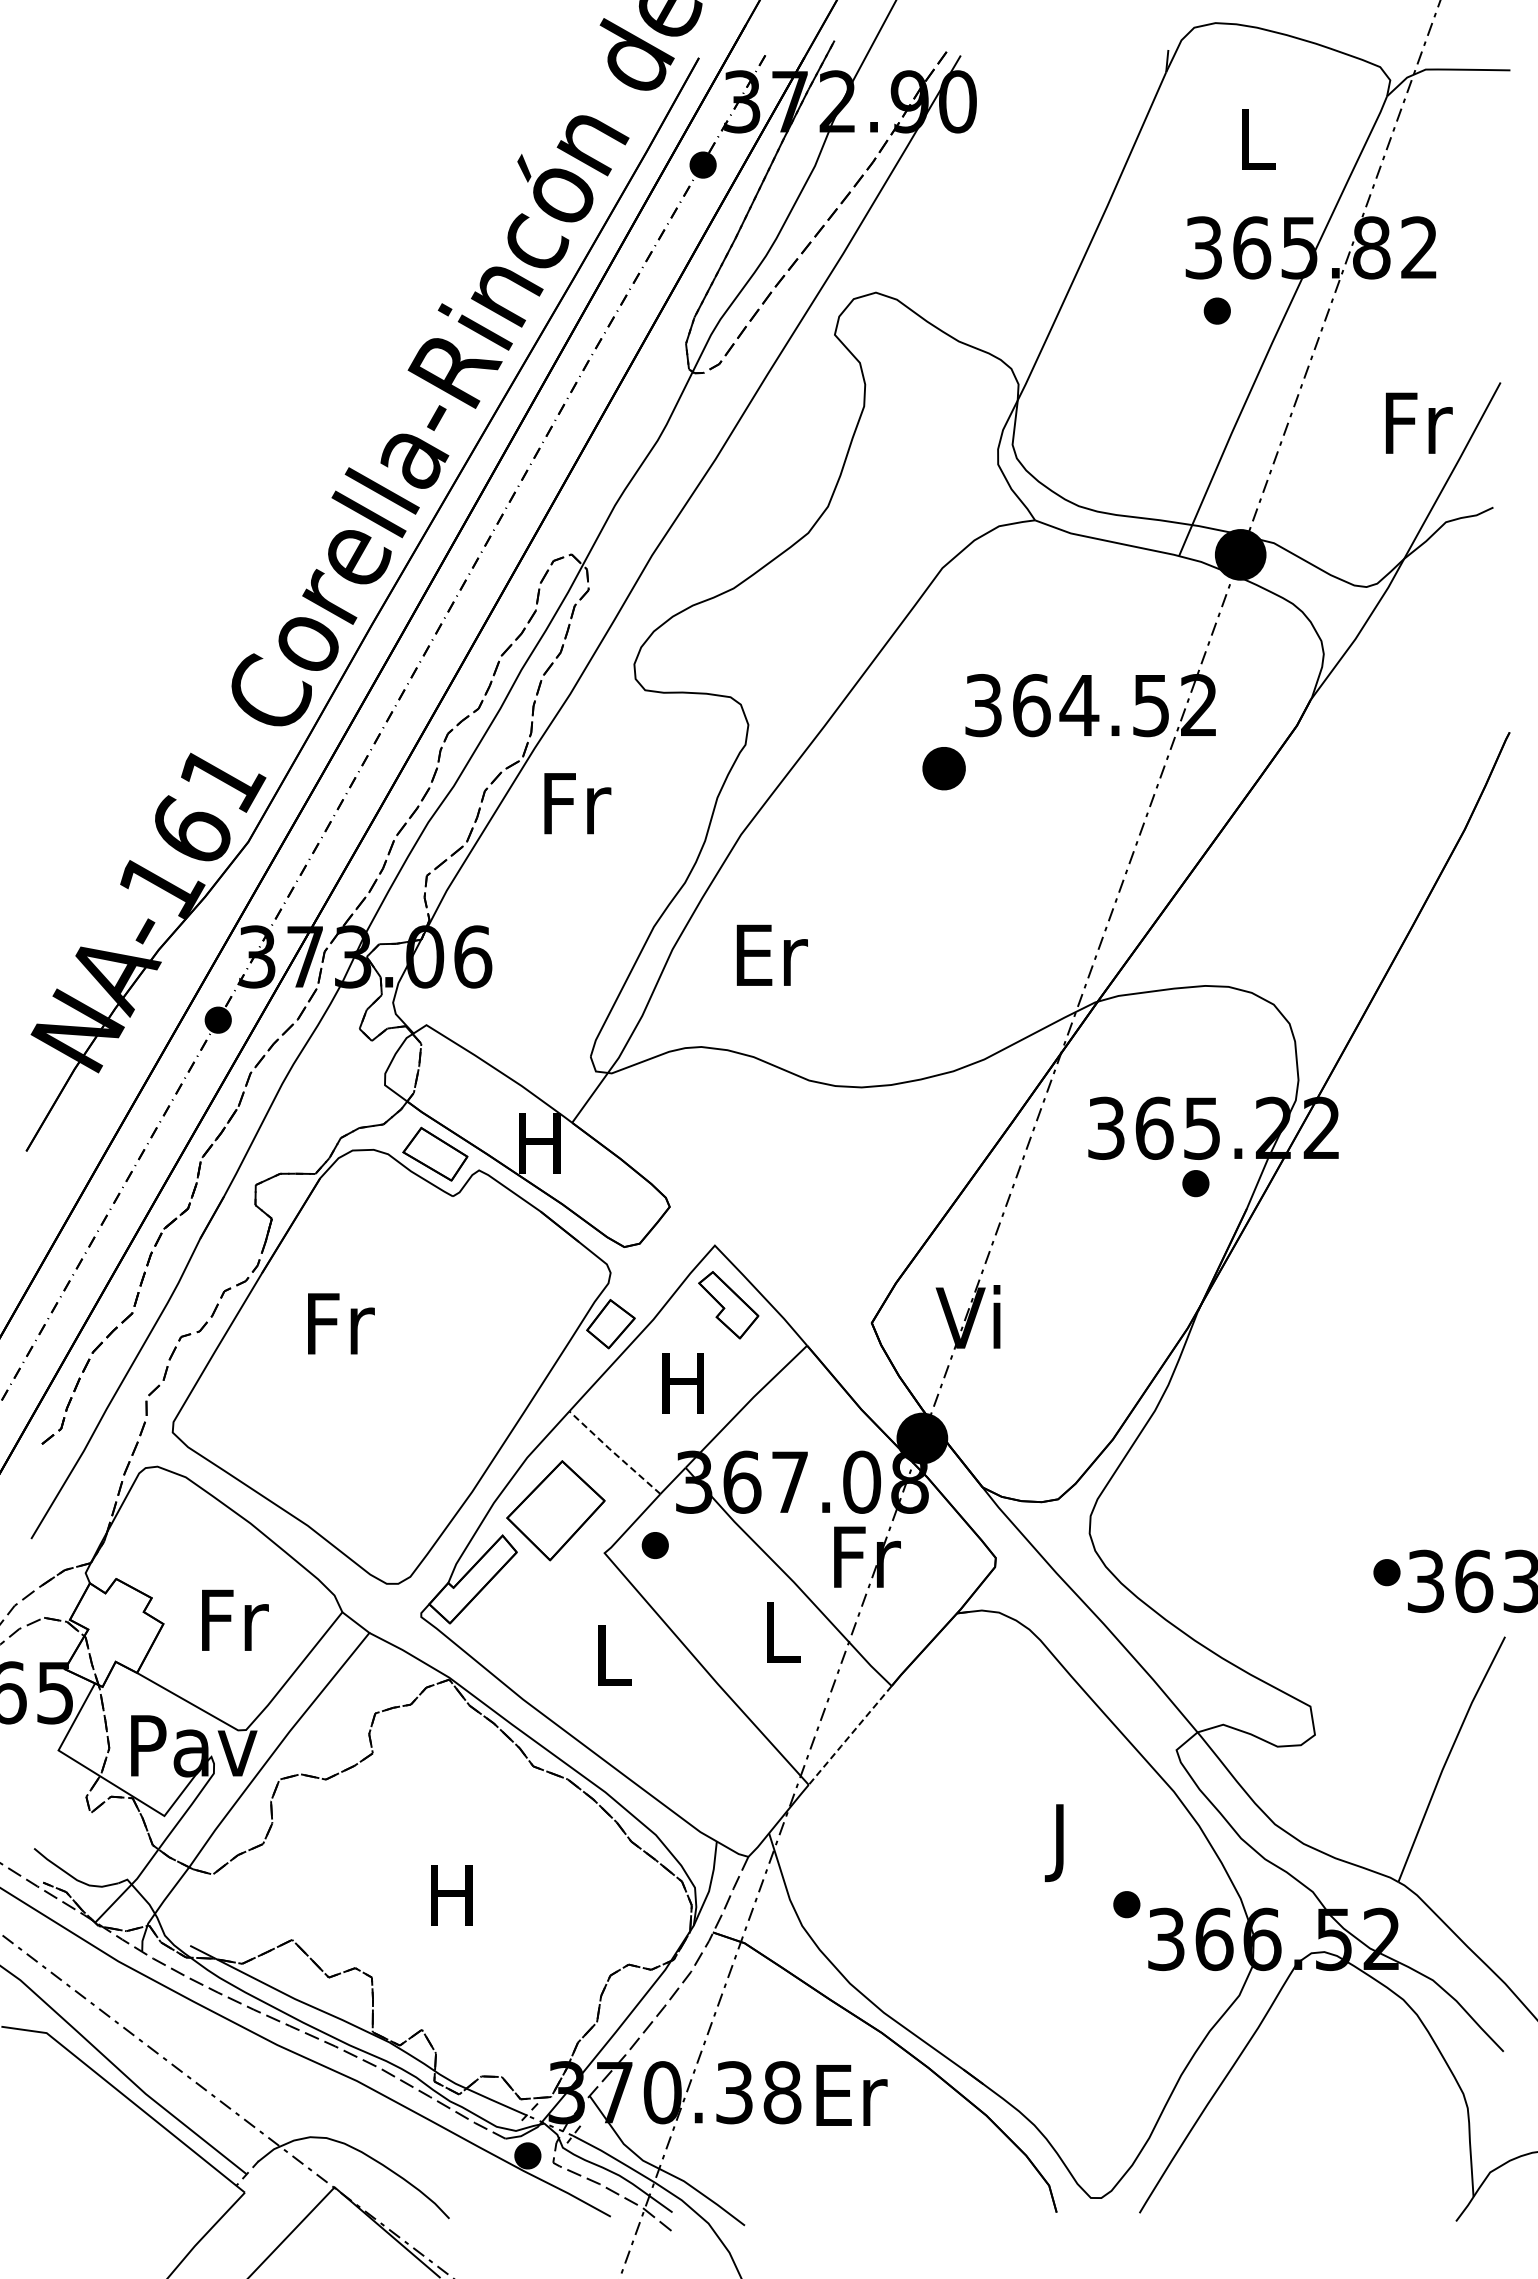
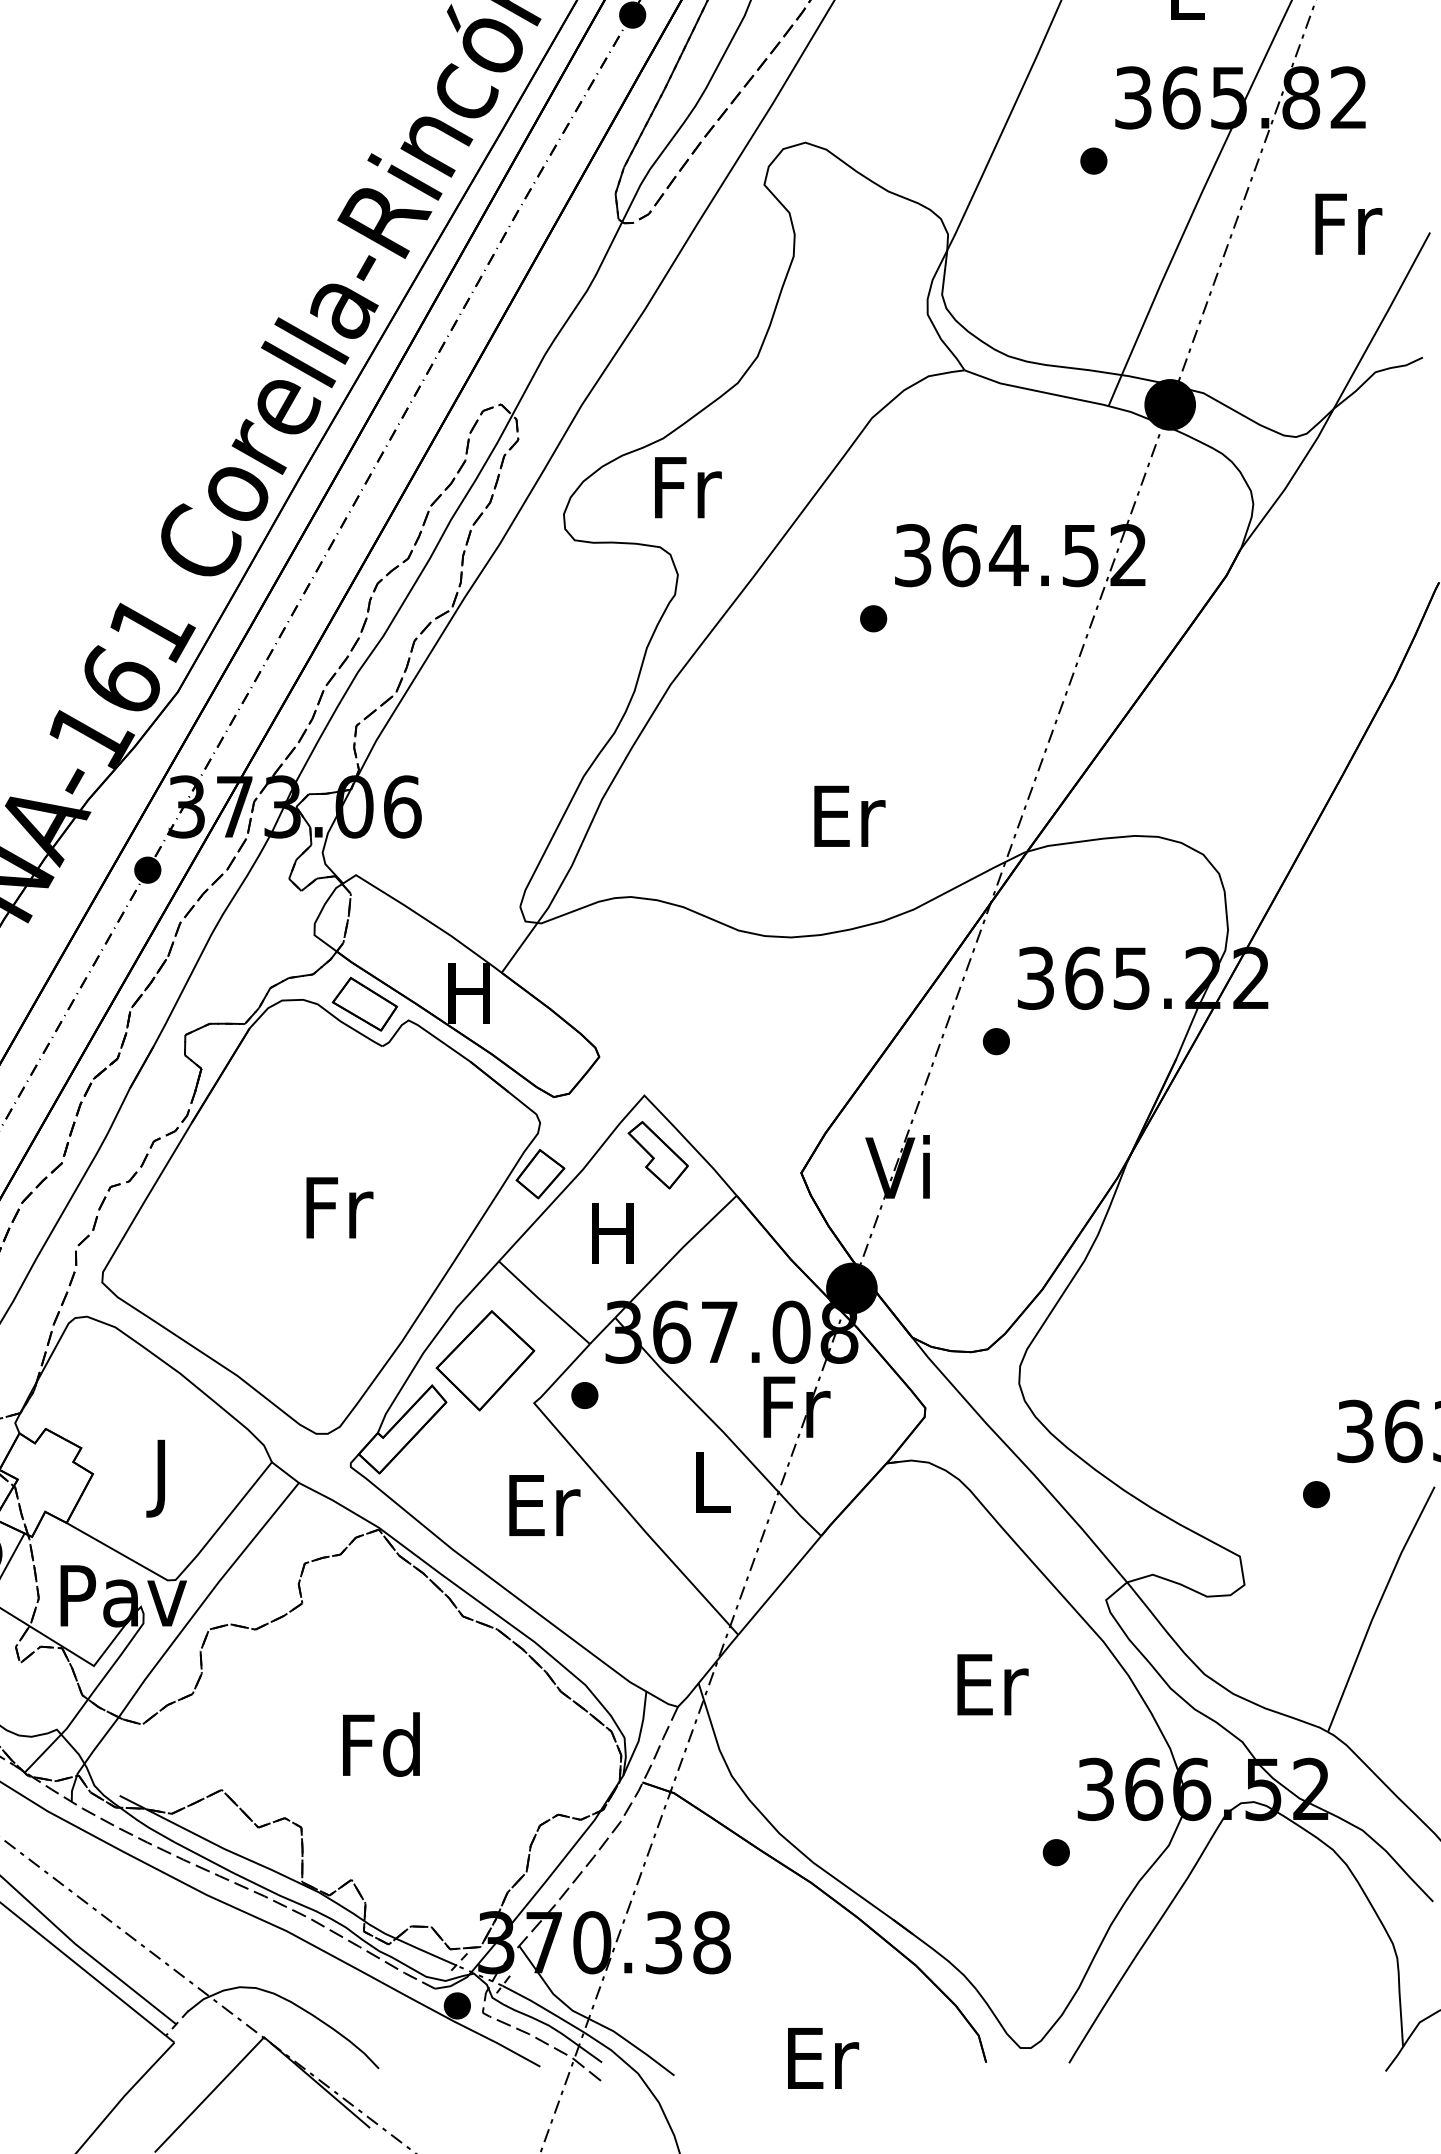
part: (1216, 310) -> (1093, 160), moved
text: (1419, 422) -> (1349, 223), moved
part: (943, 768) -> (873, 618), size x0.62
text: (577, 803) -> (688, 487), moved
text: (771, 954) -> (849, 815), moved
part: (1195, 1183) -> (996, 1041), moved
text: (341, 1323) -> (340, 1207), moved
line: (613, 1452) -> (543, 1302), dashed -> solid
part: (1386, 1572) -> (1316, 1494), moved
text: (235, 1628) -> (165, 1478), Fr -> J
text: (614, 1655) -> (544, 1505), L -> Er
line: (849, 1736) -> (779, 1586), dashed -> solid
text: (1063, 1843) -> (993, 1693), J -> Er
text: (451, 1894) -> (381, 1744), H -> Fd
part: (1126, 1904) -> (1056, 1852), moved
text: (851, 2095) -> (823, 2058), moved

